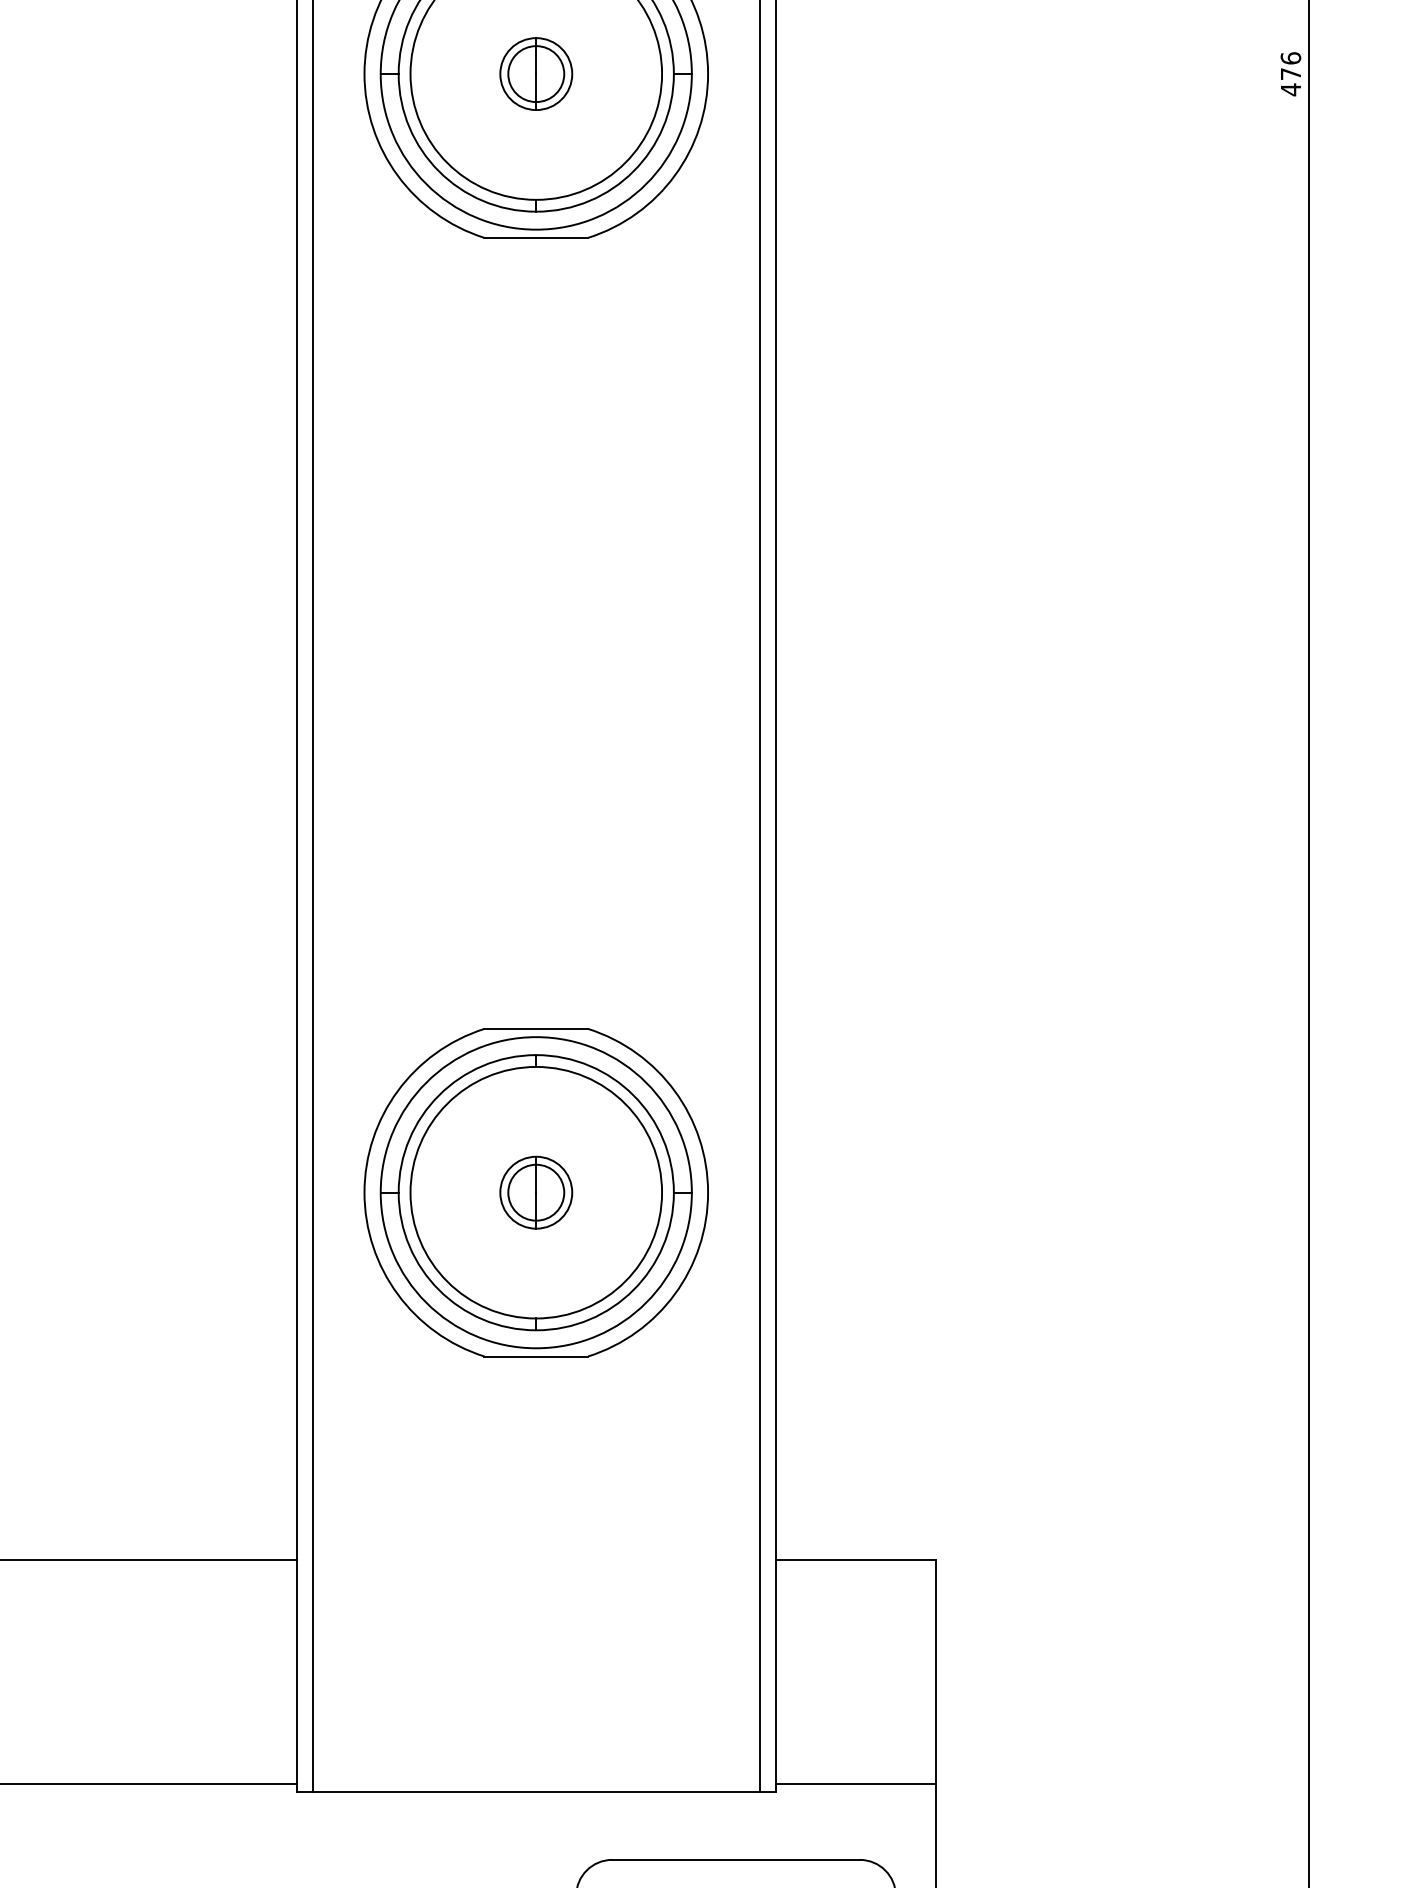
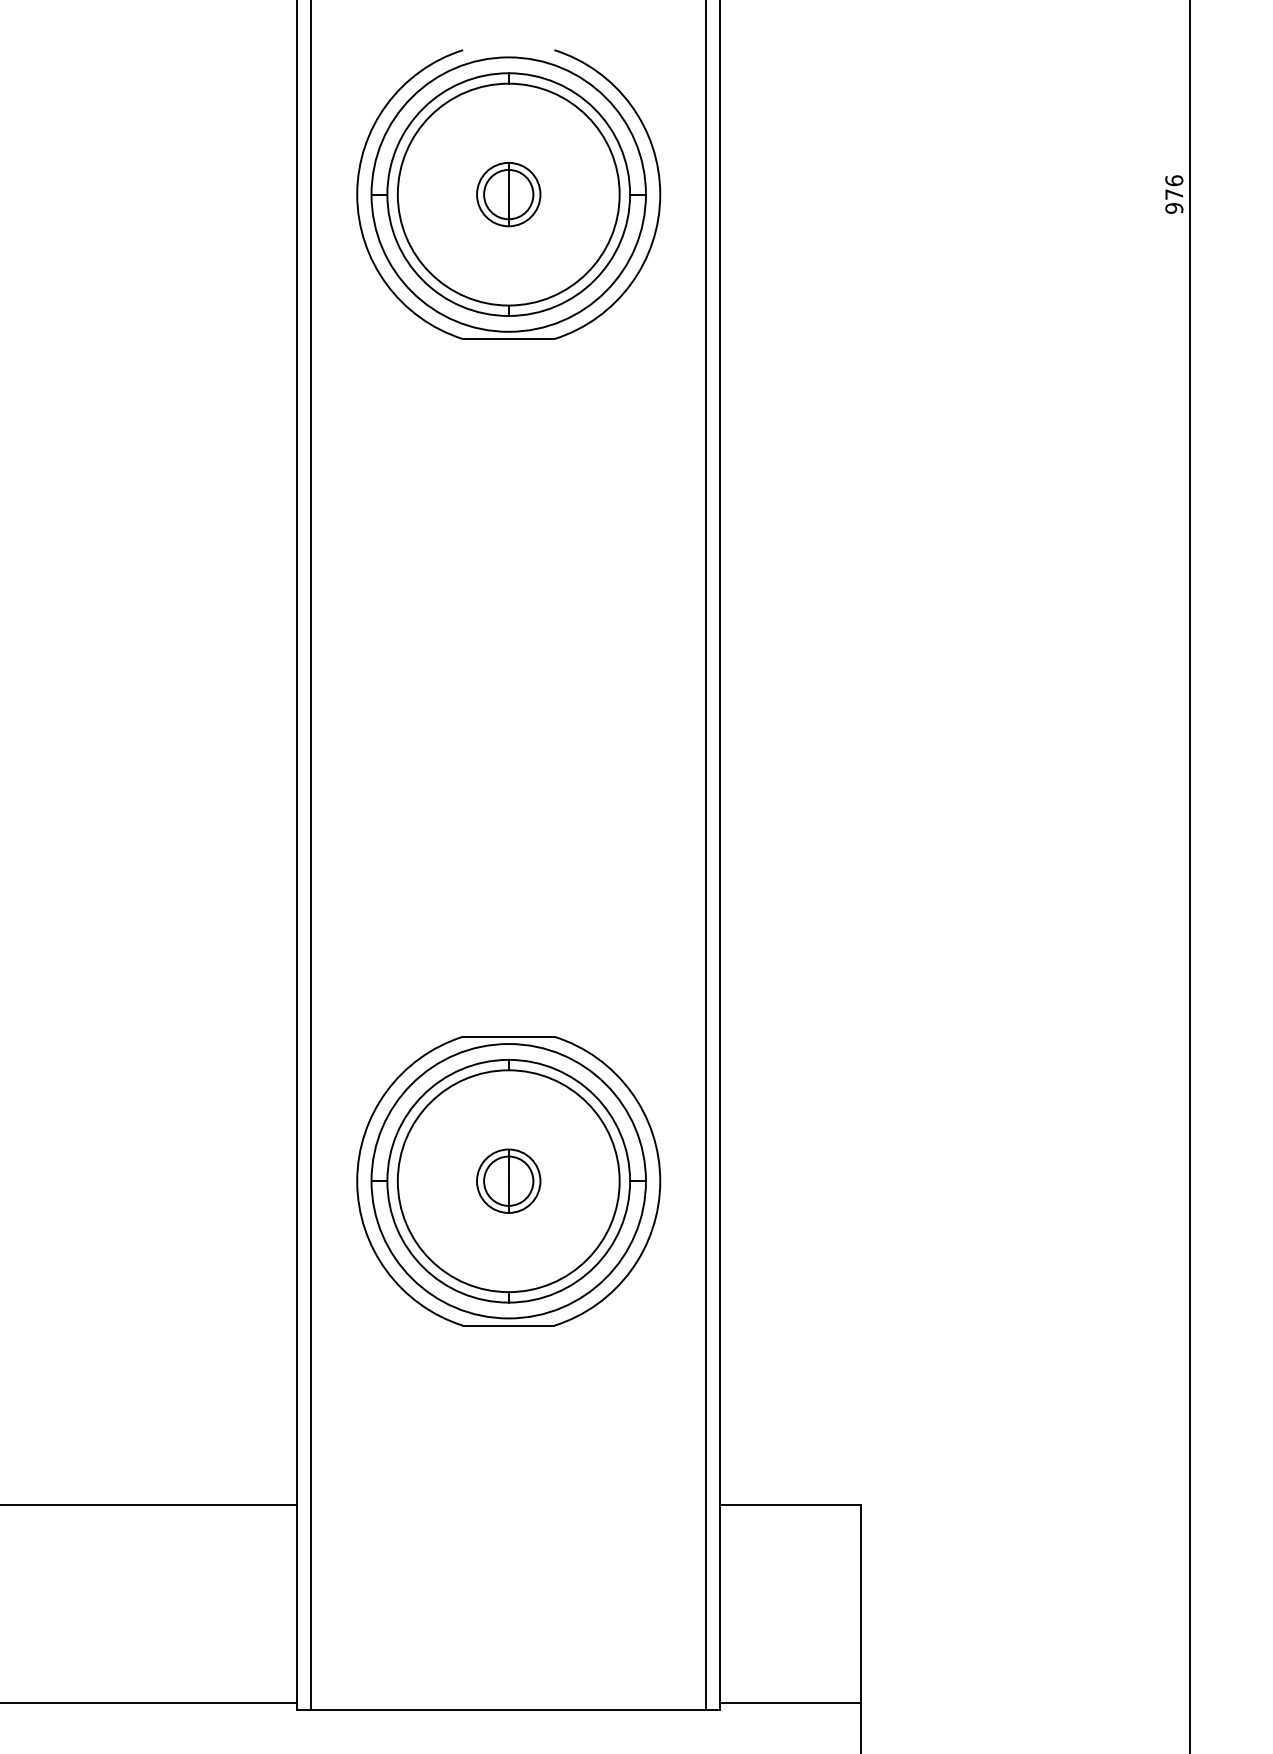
text: (1291, 89) -> (1174, 208), 476 -> 976

